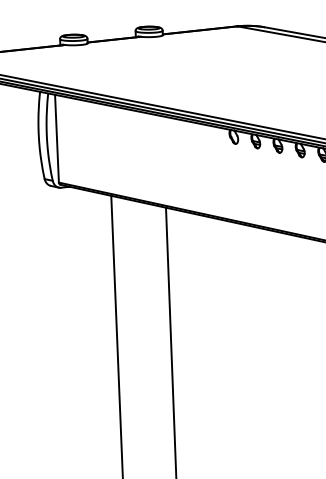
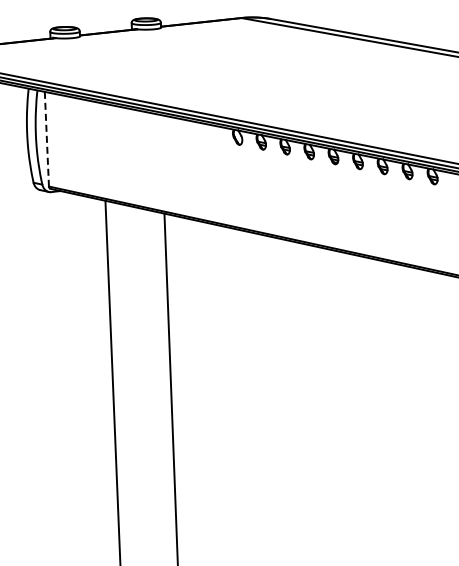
line: (56, 138) -> (46, 139), solid -> dashed

